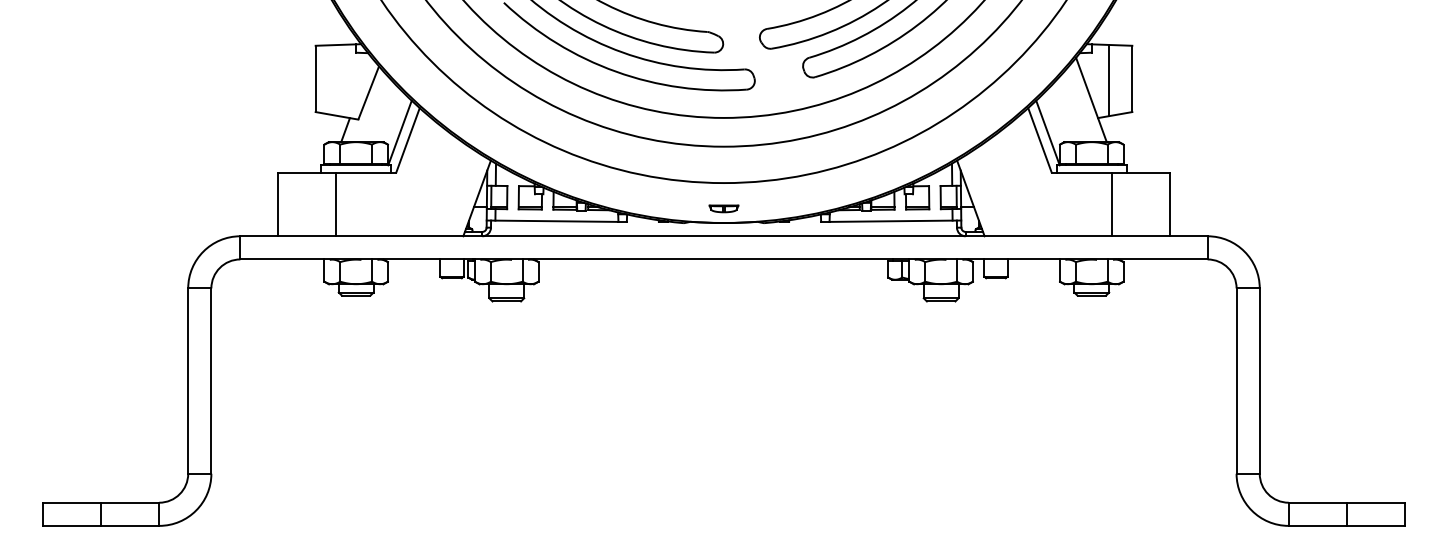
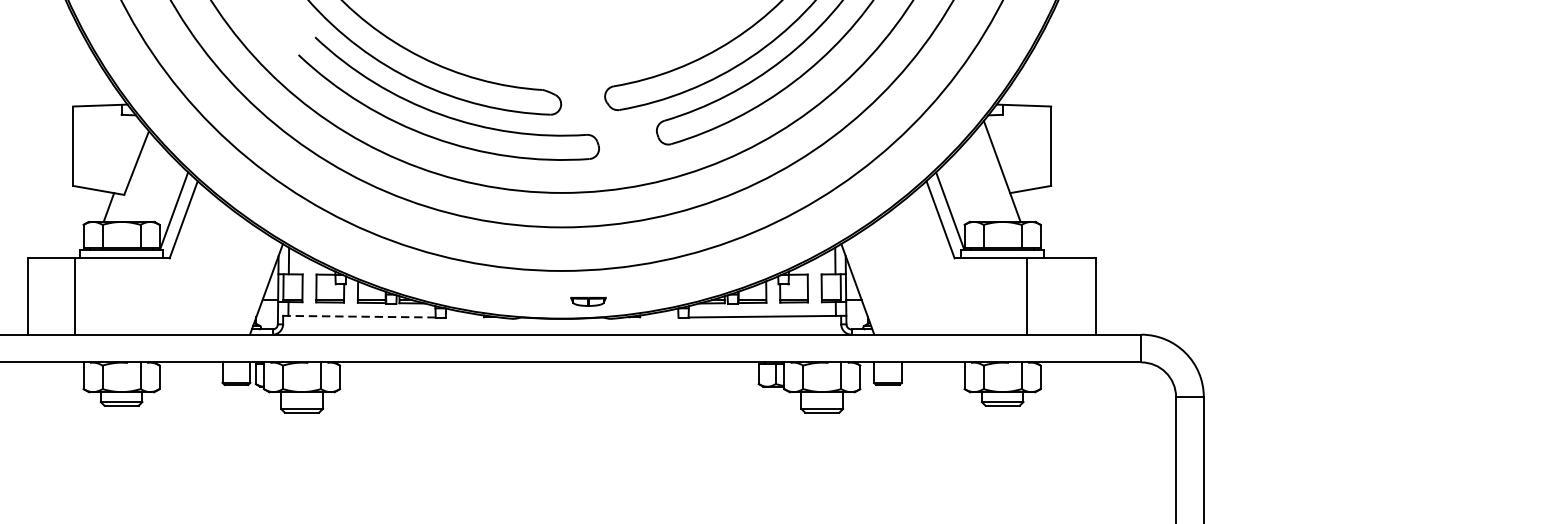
line: (1109, 80) -> (1023, 148), removed
line: (335, 204) -> (74, 296), moved
part: (723, 208) -> (587, 301), moved
line: (552, 221) -> (356, 316), solid -> dashed

